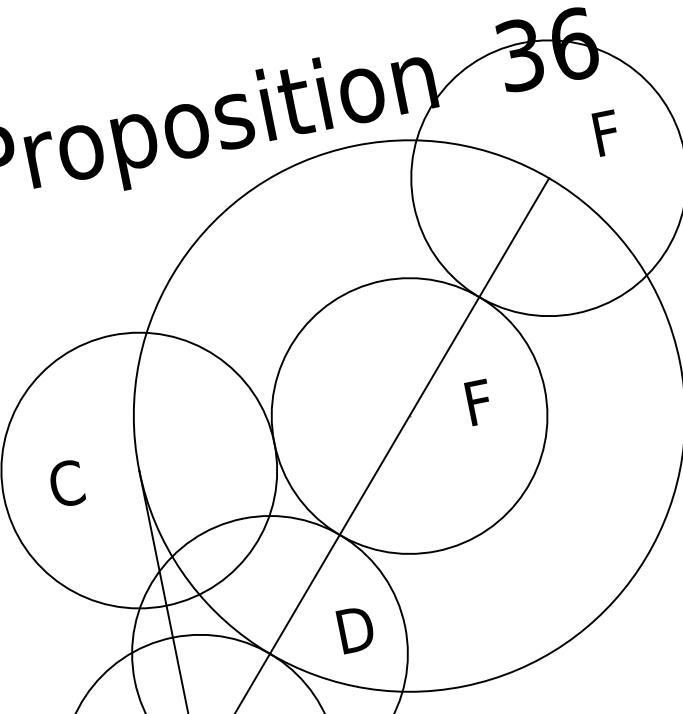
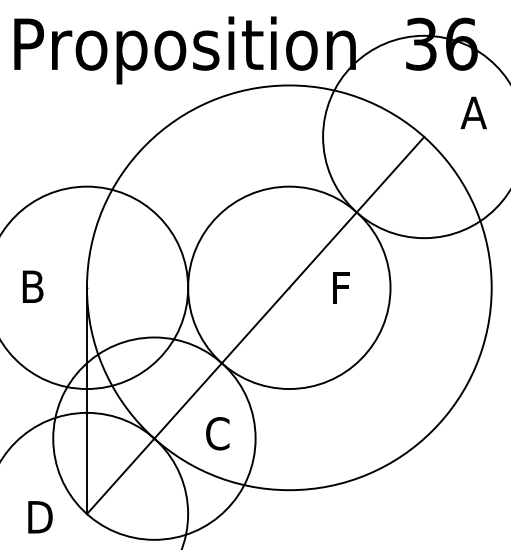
text: (608, 132) -> (473, 112), F -> A
text: (66, 483) -> (32, 286), C -> B
text: (355, 629) -> (219, 433), D -> C

